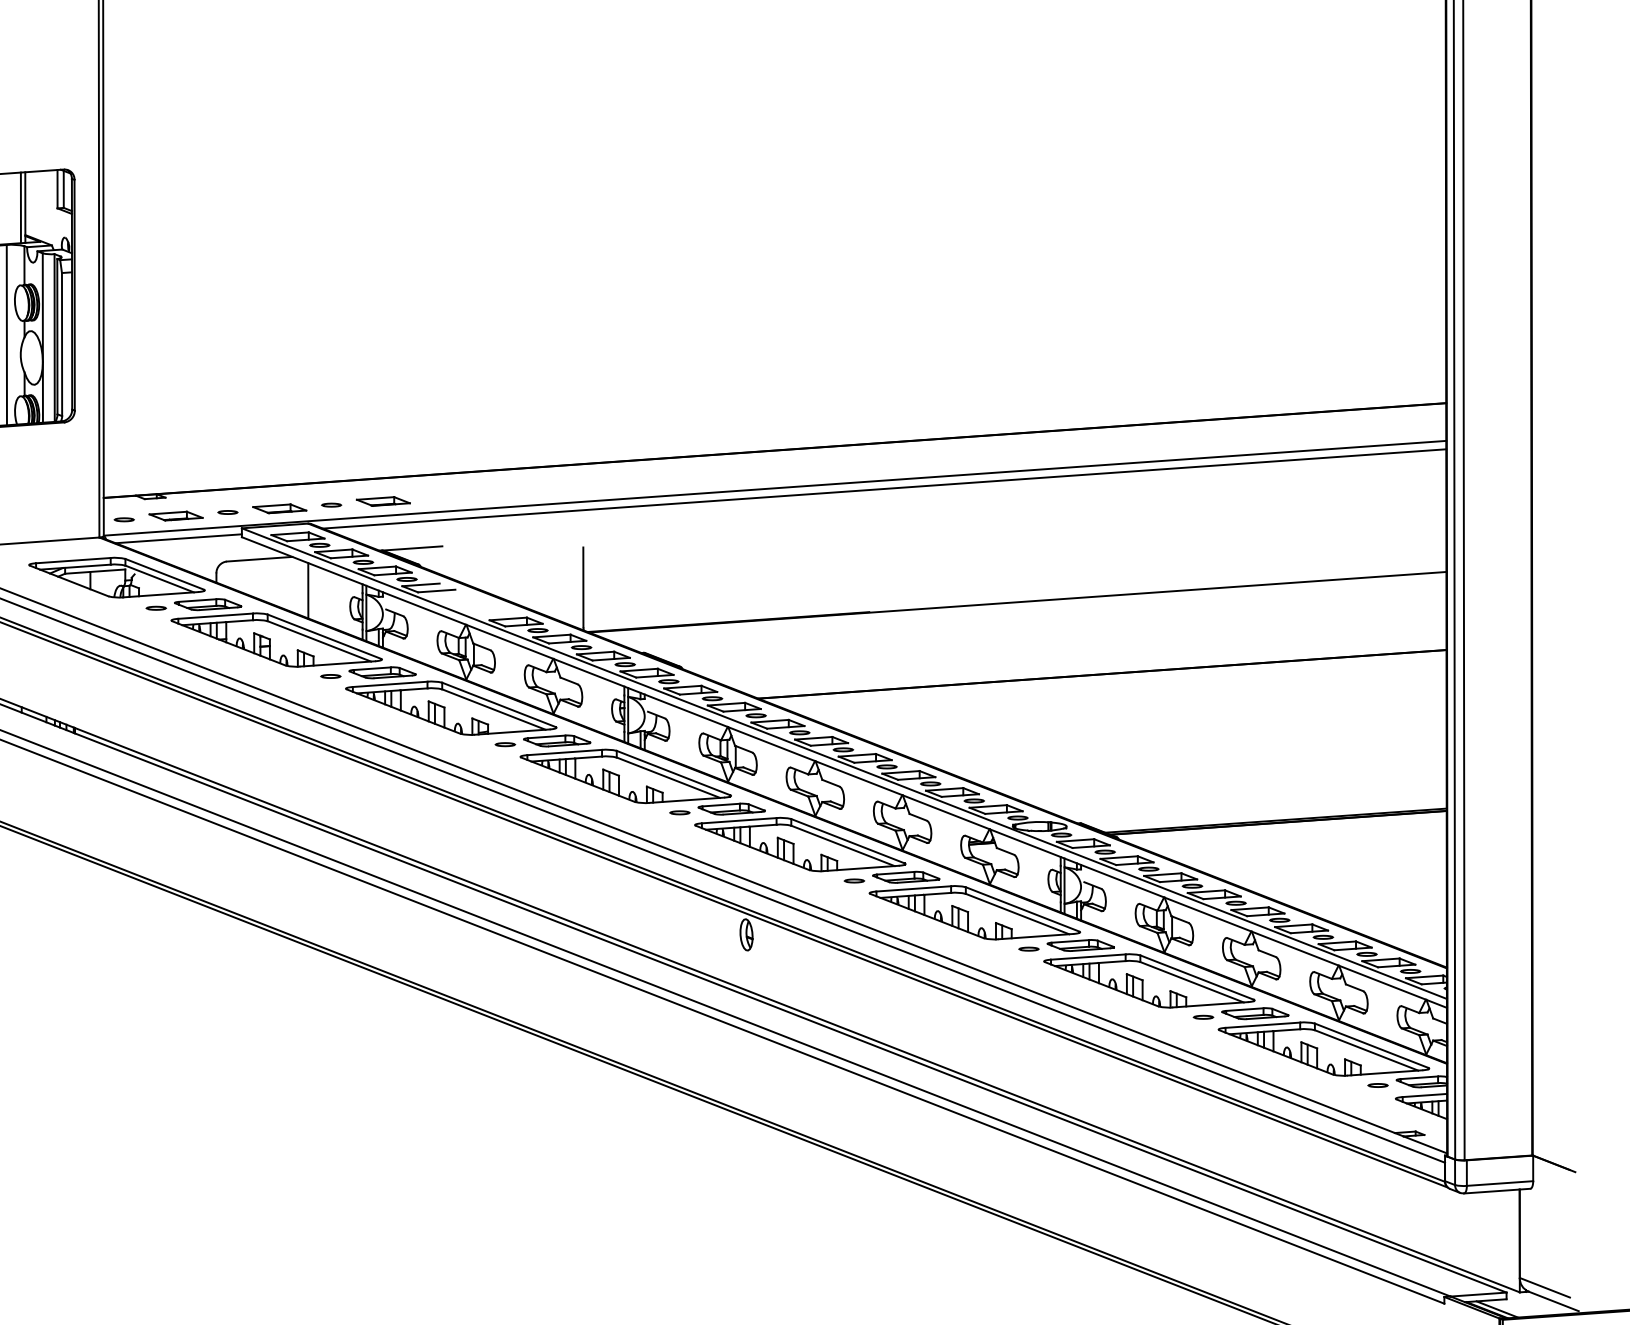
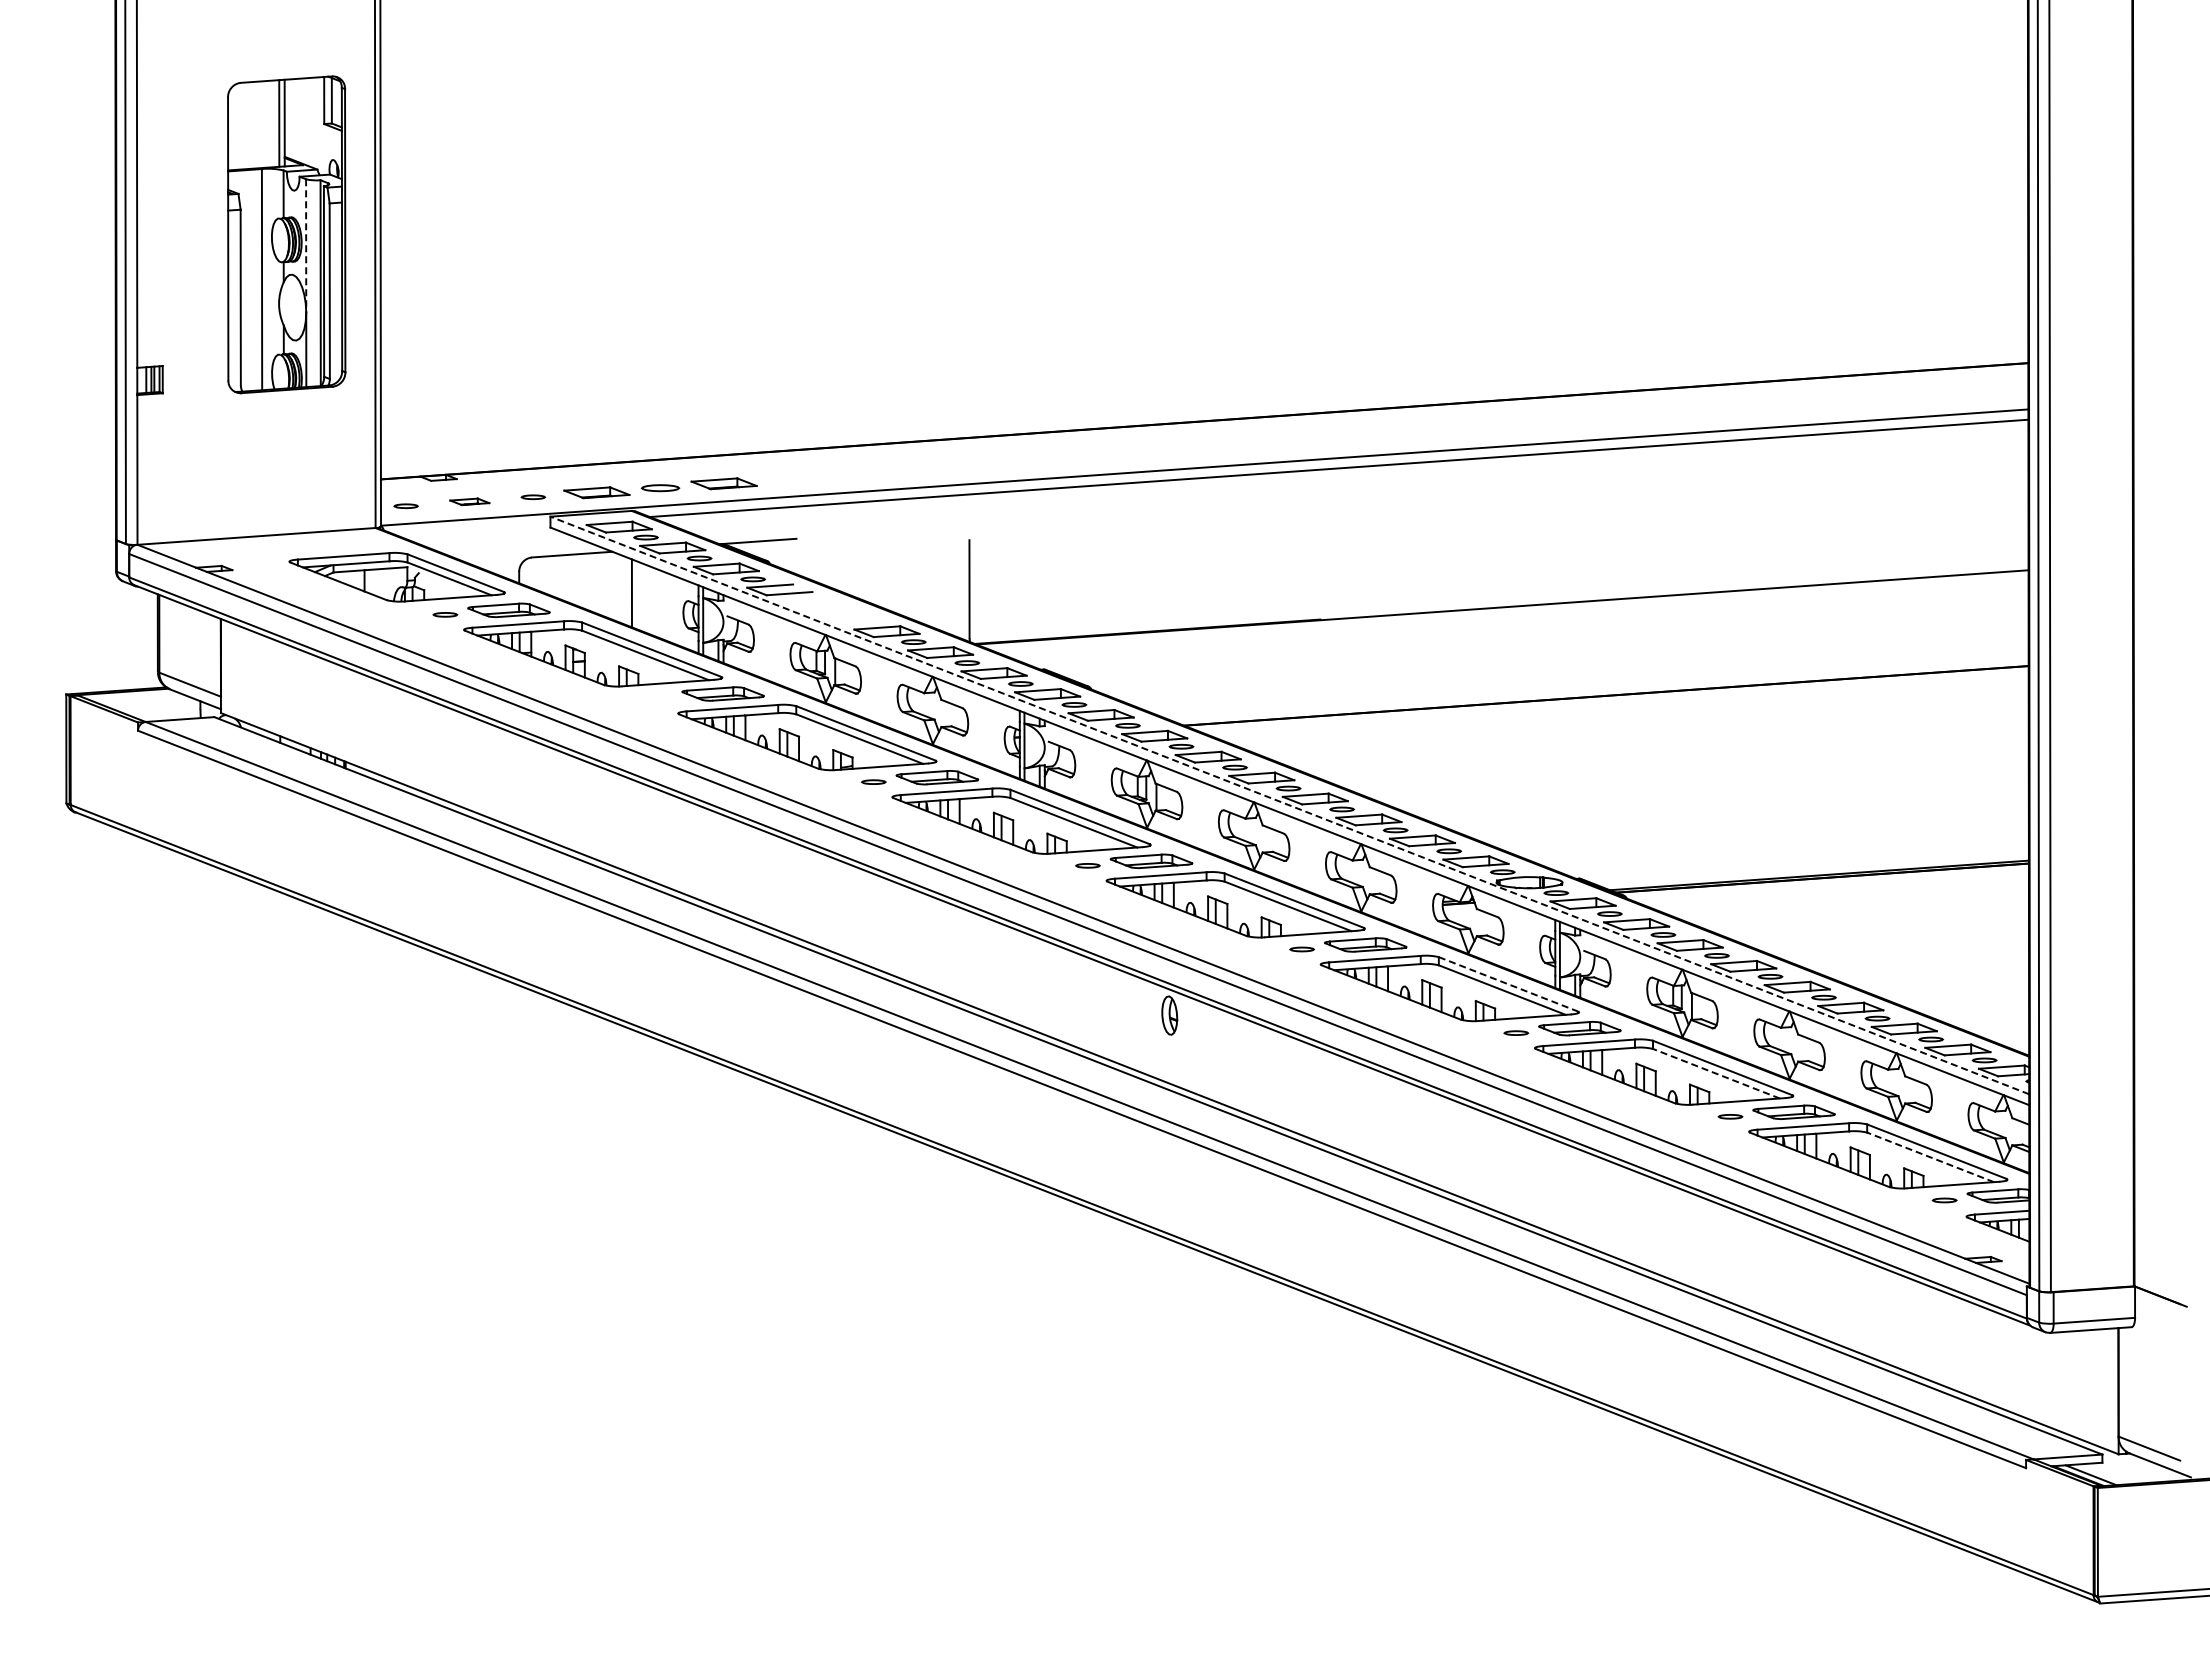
line: (43, 307) -> (306, 245), solid -> dashed
part: (331, 505) -> (660, 488), size x1.6
part: (175, 515) -> (469, 501), size x0.6
line: (178, 538) -> (472, 529), removed
part: (330, 676) -> (659, 698), removed
line: (844, 763) -> (1289, 805), solid -> dashed
line: (1022, 909) -> (1508, 984), solid -> dashed
line: (1191, 982) -> (1715, 1073), solid -> dashed
line: (1366, 1050) -> (1930, 1157), solid -> dashed

